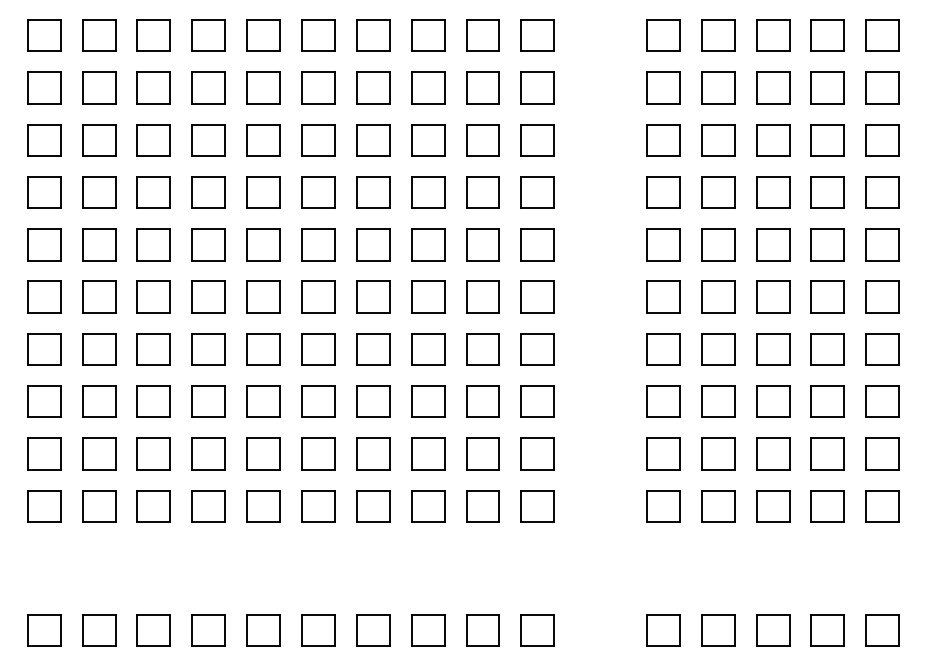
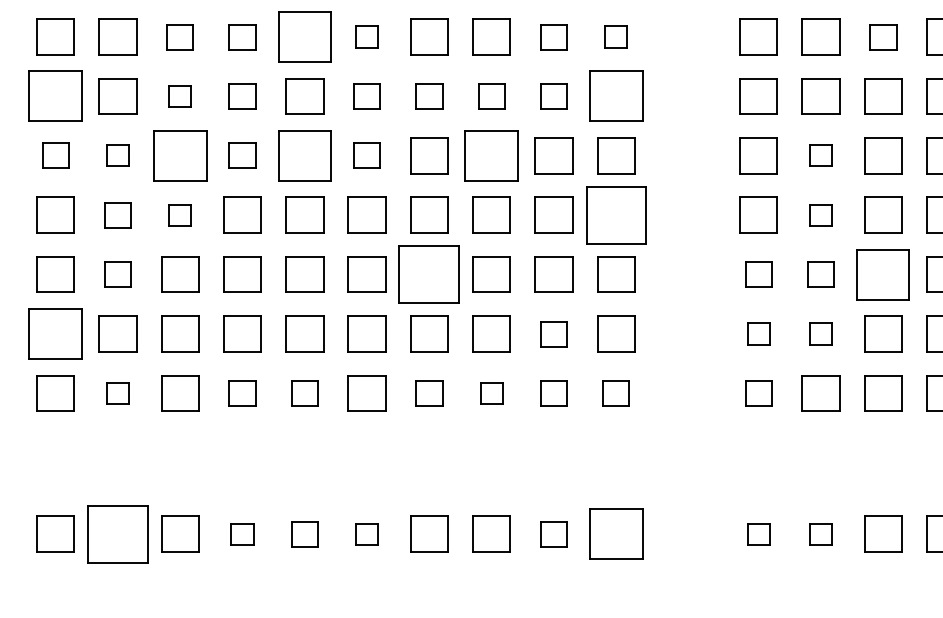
part: (153, 192) -> (179, 37), size x0.7
part: (208, 192) -> (242, 37), size x0.7
part: (263, 192) -> (304, 37), size x1.4
part: (318, 192) -> (367, 37), size x0.6
part: (482, 192) -> (553, 37), size x0.7
part: (537, 192) -> (615, 37), size x0.6
part: (773, 192) -> (883, 37), size x0.7
part: (44, 244) -> (55, 96), size x1.4
part: (153, 244) -> (179, 96), size x0.6
part: (208, 244) -> (242, 96), size x0.7
part: (318, 244) -> (367, 96), size x0.7
part: (373, 244) -> (429, 96), size x0.7
part: (428, 244) -> (492, 96), size x0.7
part: (482, 244) -> (553, 96), size x0.7
part: (537, 244) -> (615, 96), size x1.4
part: (44, 296) -> (55, 155), size x0.7
part: (99, 296) -> (118, 155), size x0.6
part: (153, 296) -> (179, 155), size x1.4
part: (208, 296) -> (242, 155), size x0.7
part: (263, 296) -> (304, 155), size x1.4
part: (318, 296) -> (367, 155), size x0.7
part: (428, 296) -> (492, 155), size x1.4
part: (718, 296) -> (821, 155), size x0.6
part: (99, 349) -> (118, 215), size x0.7
part: (153, 349) -> (179, 215), size x0.6
part: (537, 349) -> (615, 215), size x1.6
part: (718, 349) -> (821, 215), size x0.6
part: (99, 401) -> (118, 274), size x0.7
part: (373, 401) -> (429, 274), size x1.6
part: (663, 401) -> (758, 274), size x0.7
part: (718, 401) -> (821, 274), size x0.7
part: (773, 401) -> (883, 274), size x1.4
part: (44, 453) -> (55, 333), size x1.4
part: (482, 453) -> (553, 333), size x0.7
part: (663, 453) -> (758, 333), size x0.6
part: (718, 453) -> (821, 333), size x0.6
part: (99, 506) -> (118, 393), size x0.6
part: (208, 506) -> (242, 393), size x0.7
part: (263, 506) -> (304, 393), size x0.7
part: (373, 506) -> (429, 393), size x0.7
part: (428, 506) -> (492, 393), size x0.6
part: (482, 506) -> (553, 393), size x0.7
part: (537, 506) -> (615, 393), size x0.7
part: (663, 506) -> (758, 393), size x0.7
part: (99, 630) -> (118, 534), size x1.6
part: (208, 630) -> (242, 534), size x0.6
part: (263, 630) -> (304, 534), size x0.7
part: (318, 630) -> (367, 534), size x0.6
part: (482, 630) -> (553, 534), size x0.7
part: (537, 630) -> (615, 534), size x1.4
part: (663, 630) -> (758, 534), size x0.6
part: (718, 630) -> (821, 534), size x0.6

